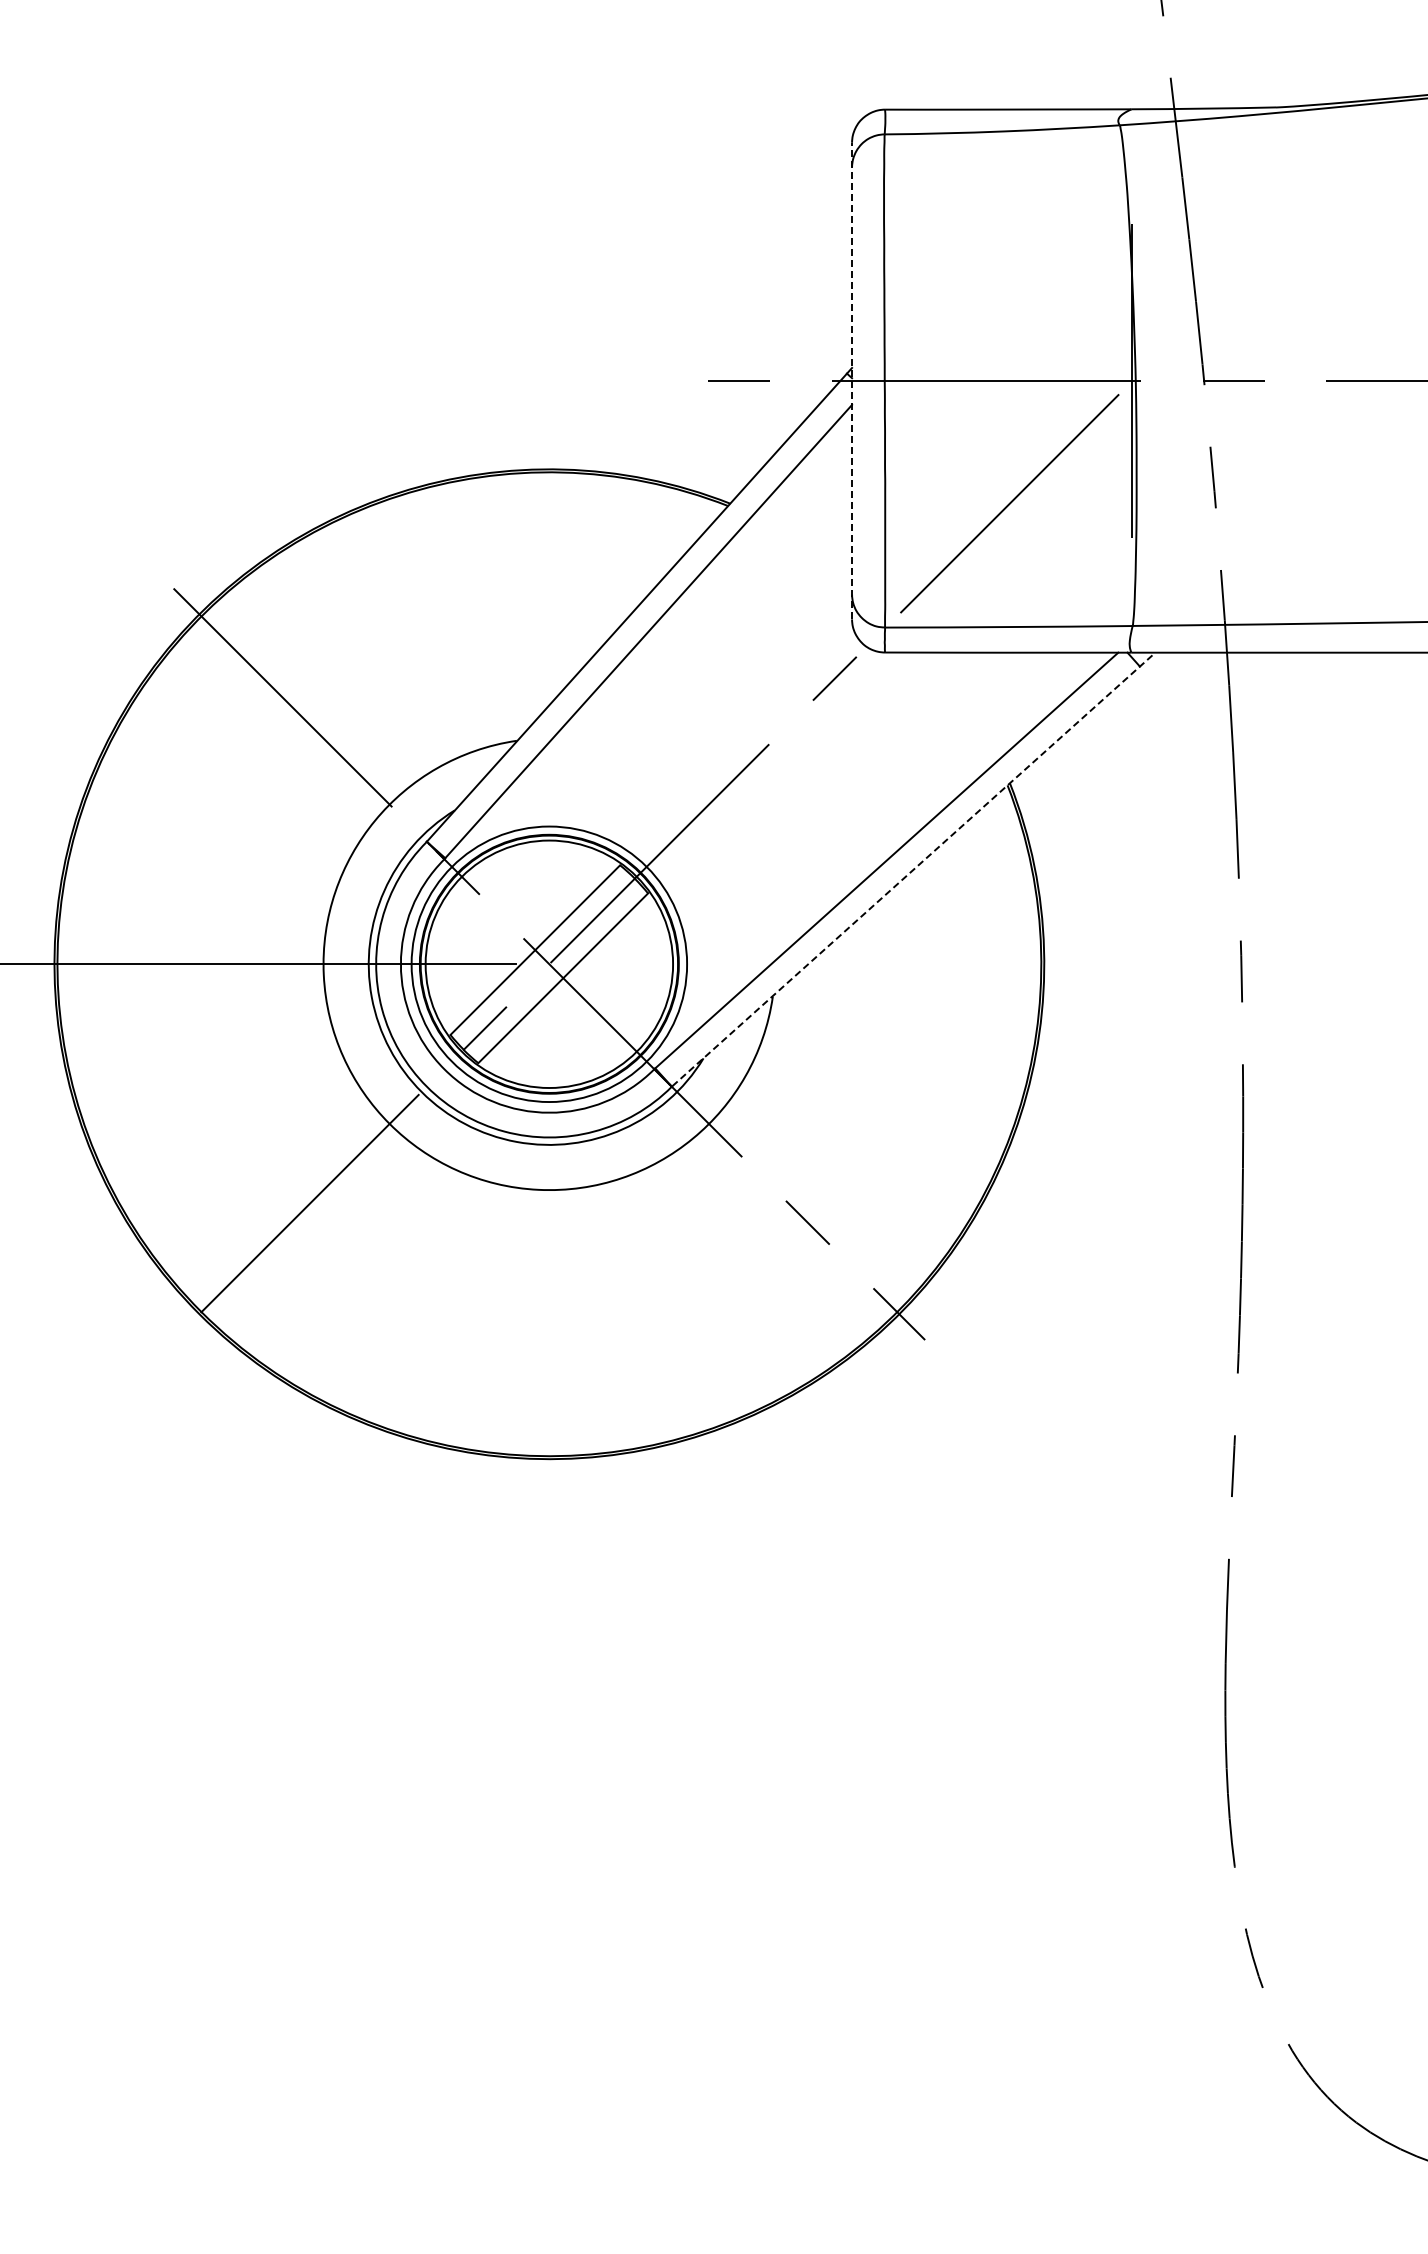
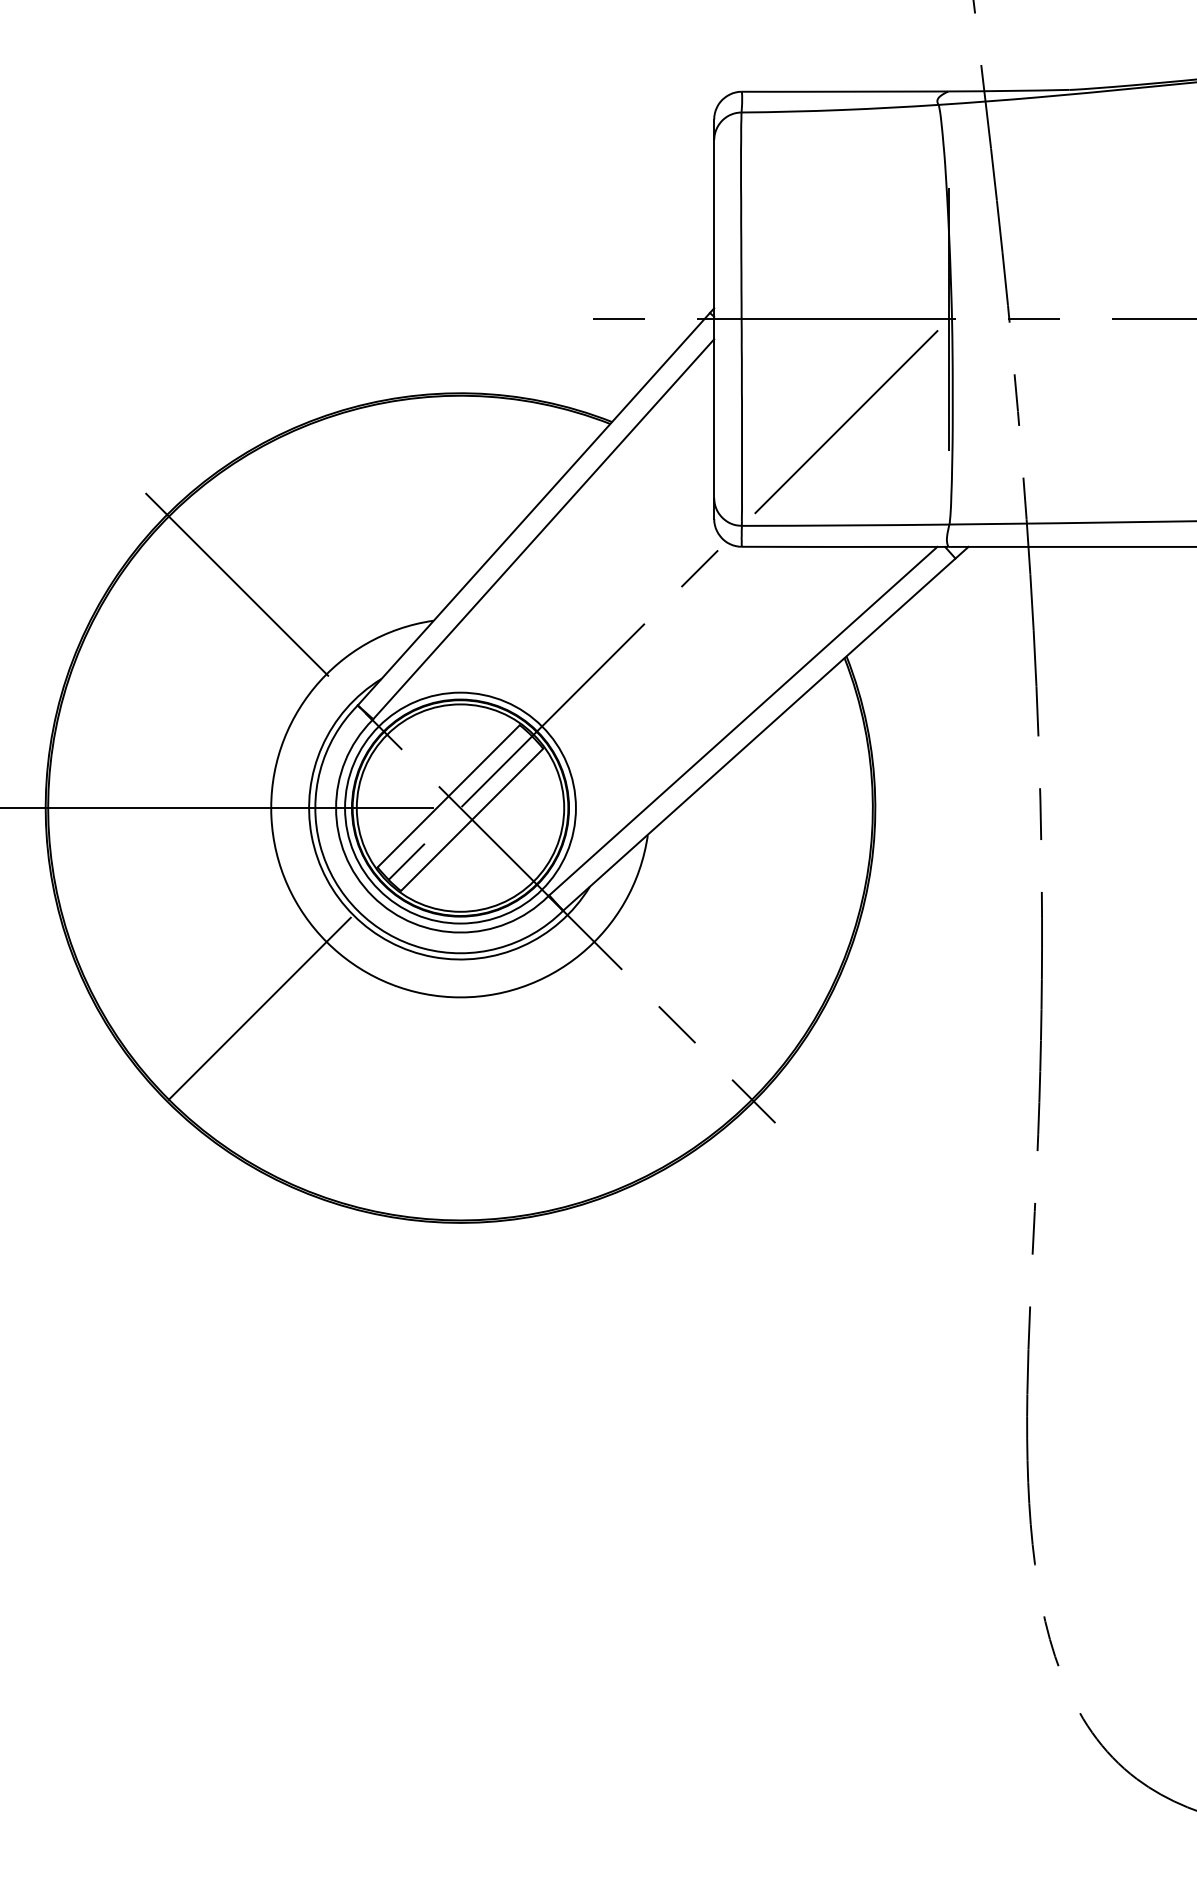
line: (852, 380) -> (714, 318), dashed -> solid
line: (914, 869) -> (766, 728), dashed -> solid

